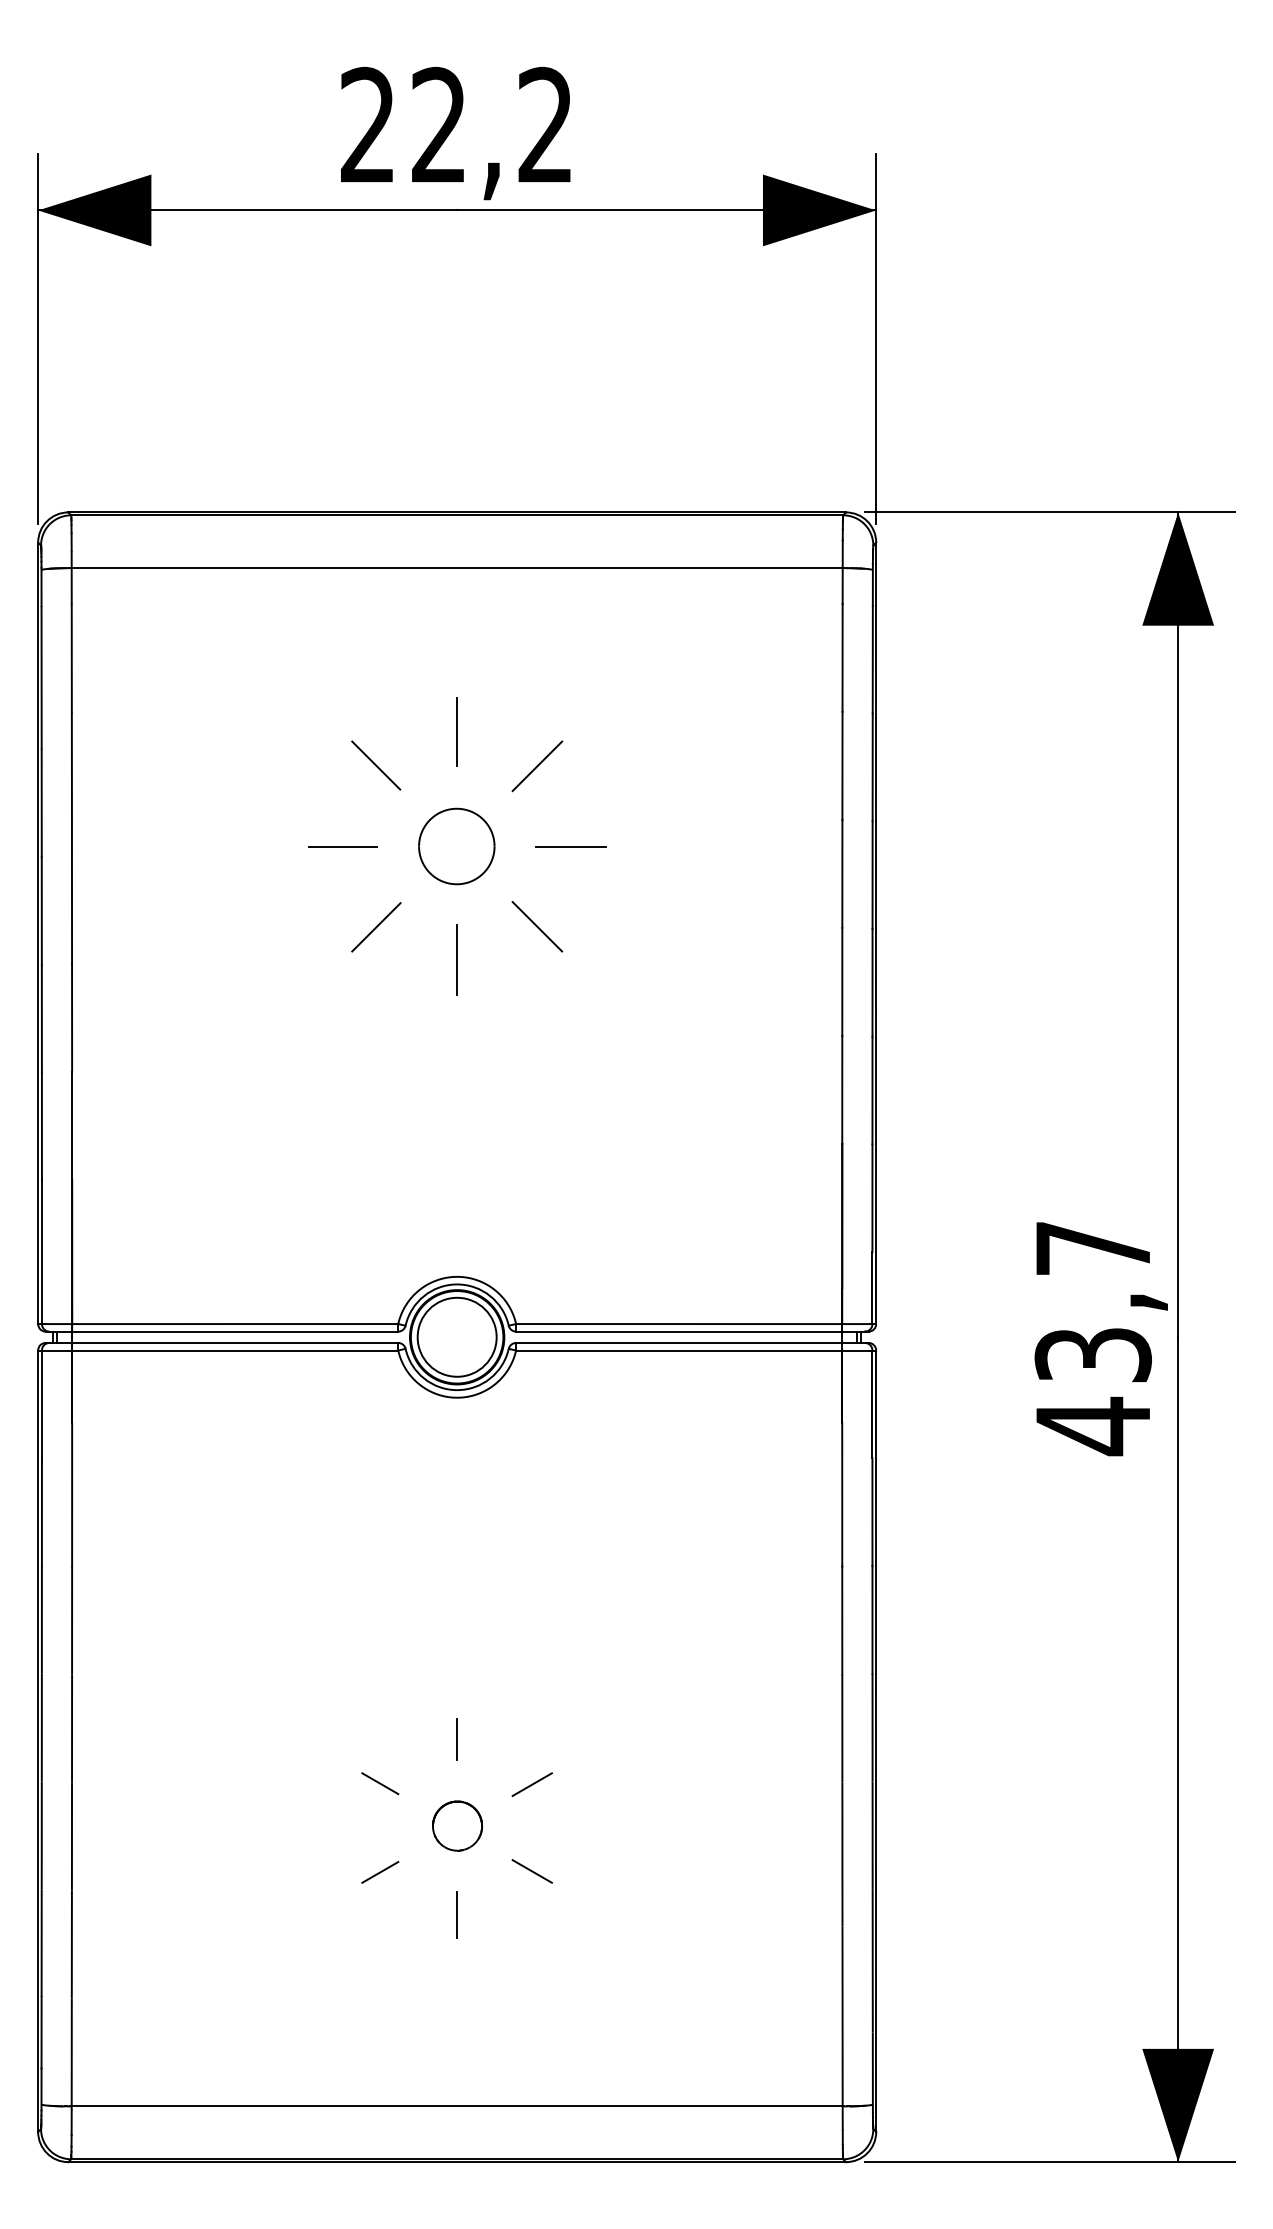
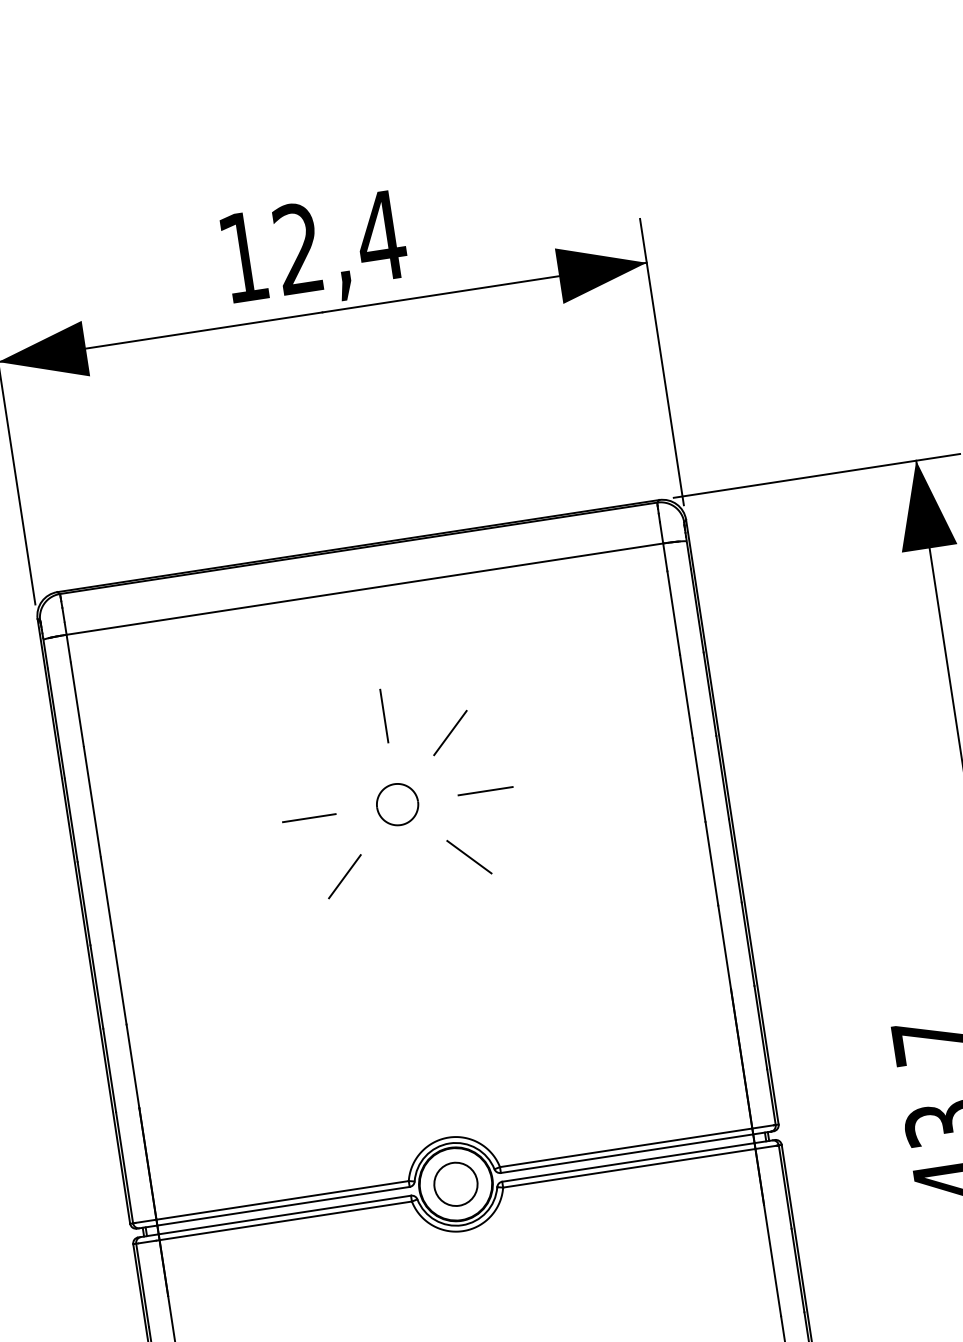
text: (458, 124) -> (313, 245), 22,2 -> 12,4
line: (376, 765) -> (325, 751), removed
part: (456, 846) -> (397, 804), size x0.7
line: (457, 959) -> (411, 891), removed
circle: (456, 1336) -> (455, 1183), size x0.7

